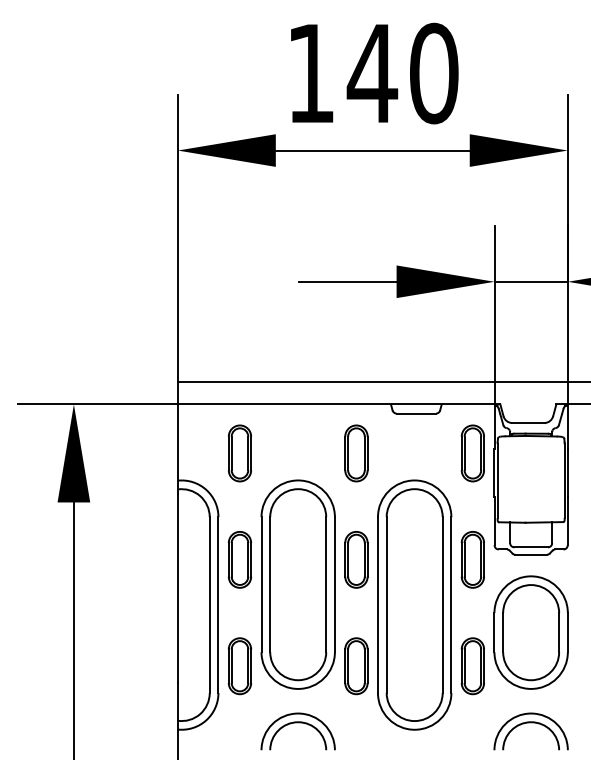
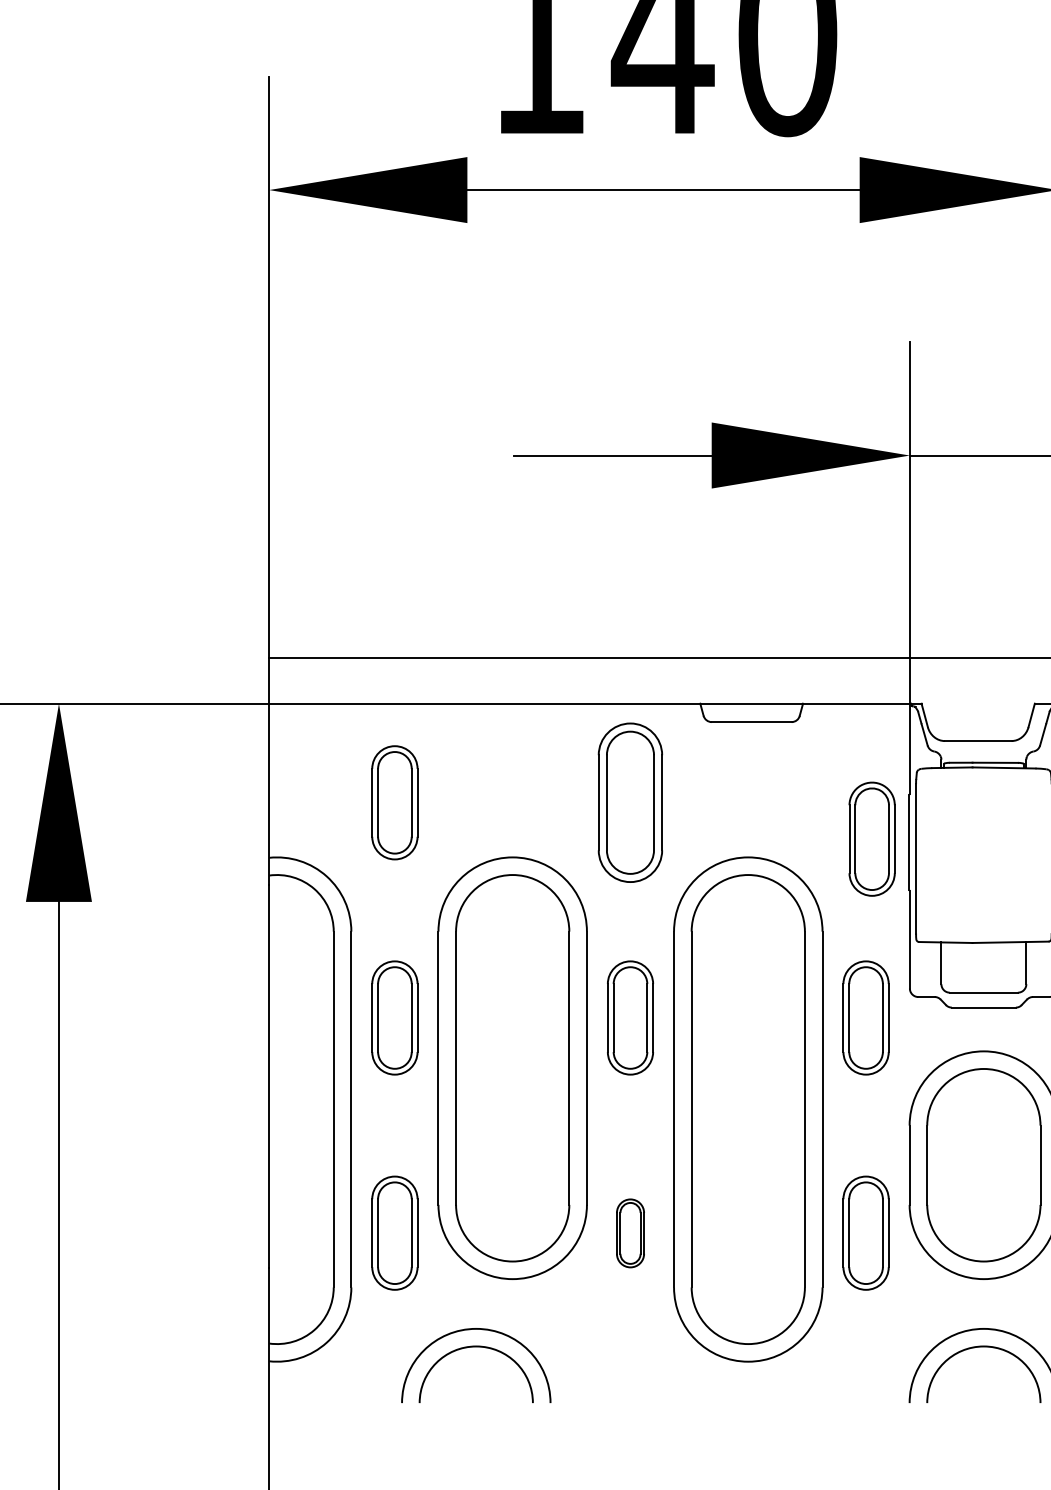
part: (356, 453) -> (630, 802), size x1.4
part: (472, 453) -> (871, 839), moved
part: (356, 666) -> (630, 1233), size x0.6
part: (297, 723) -> (474, 1349), moved

